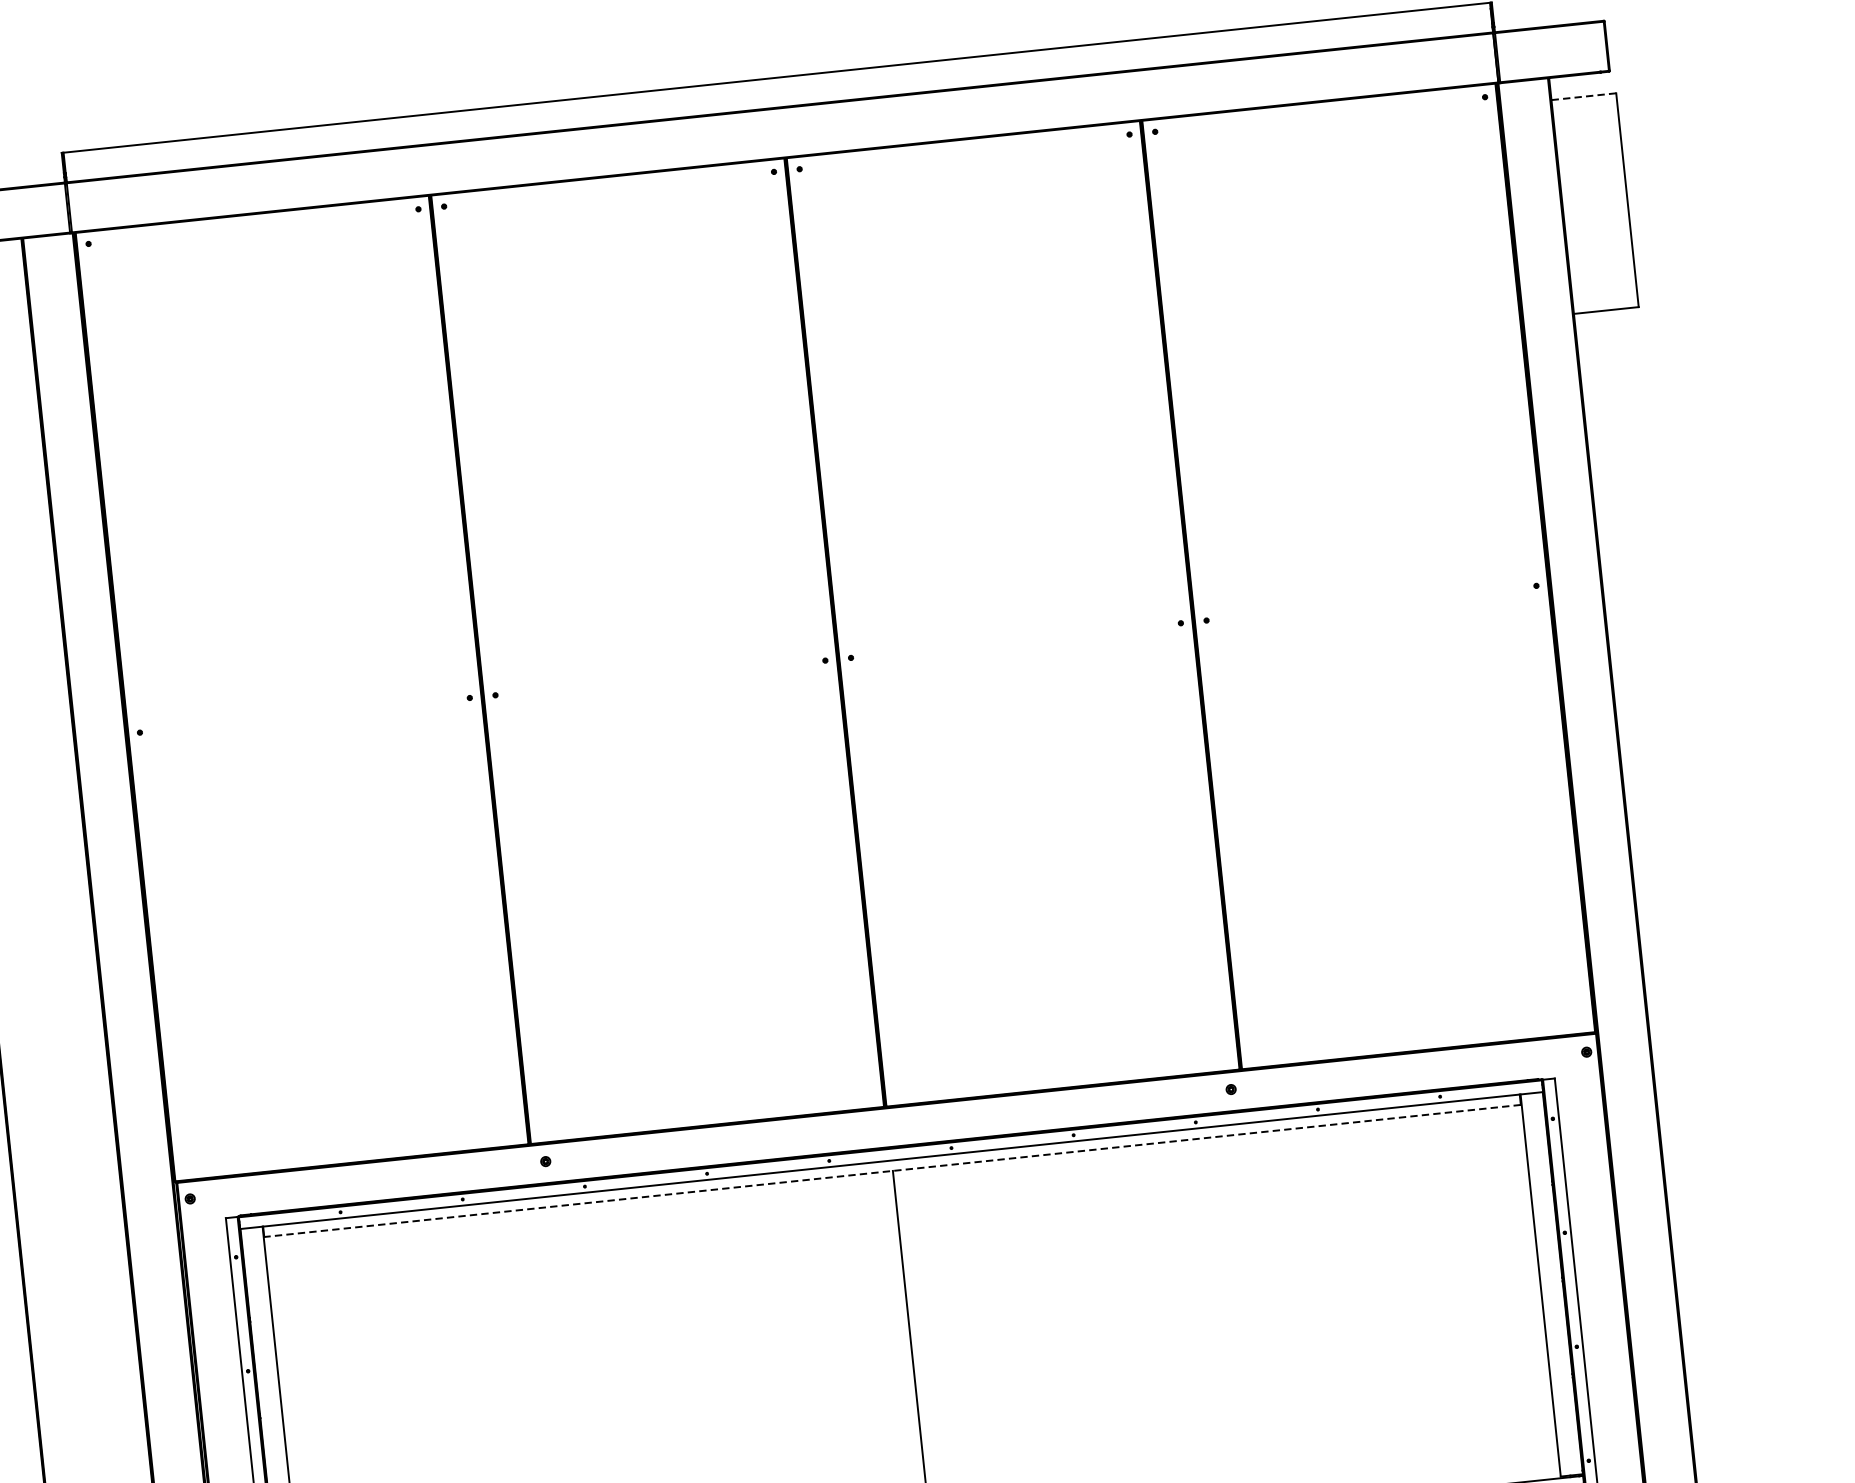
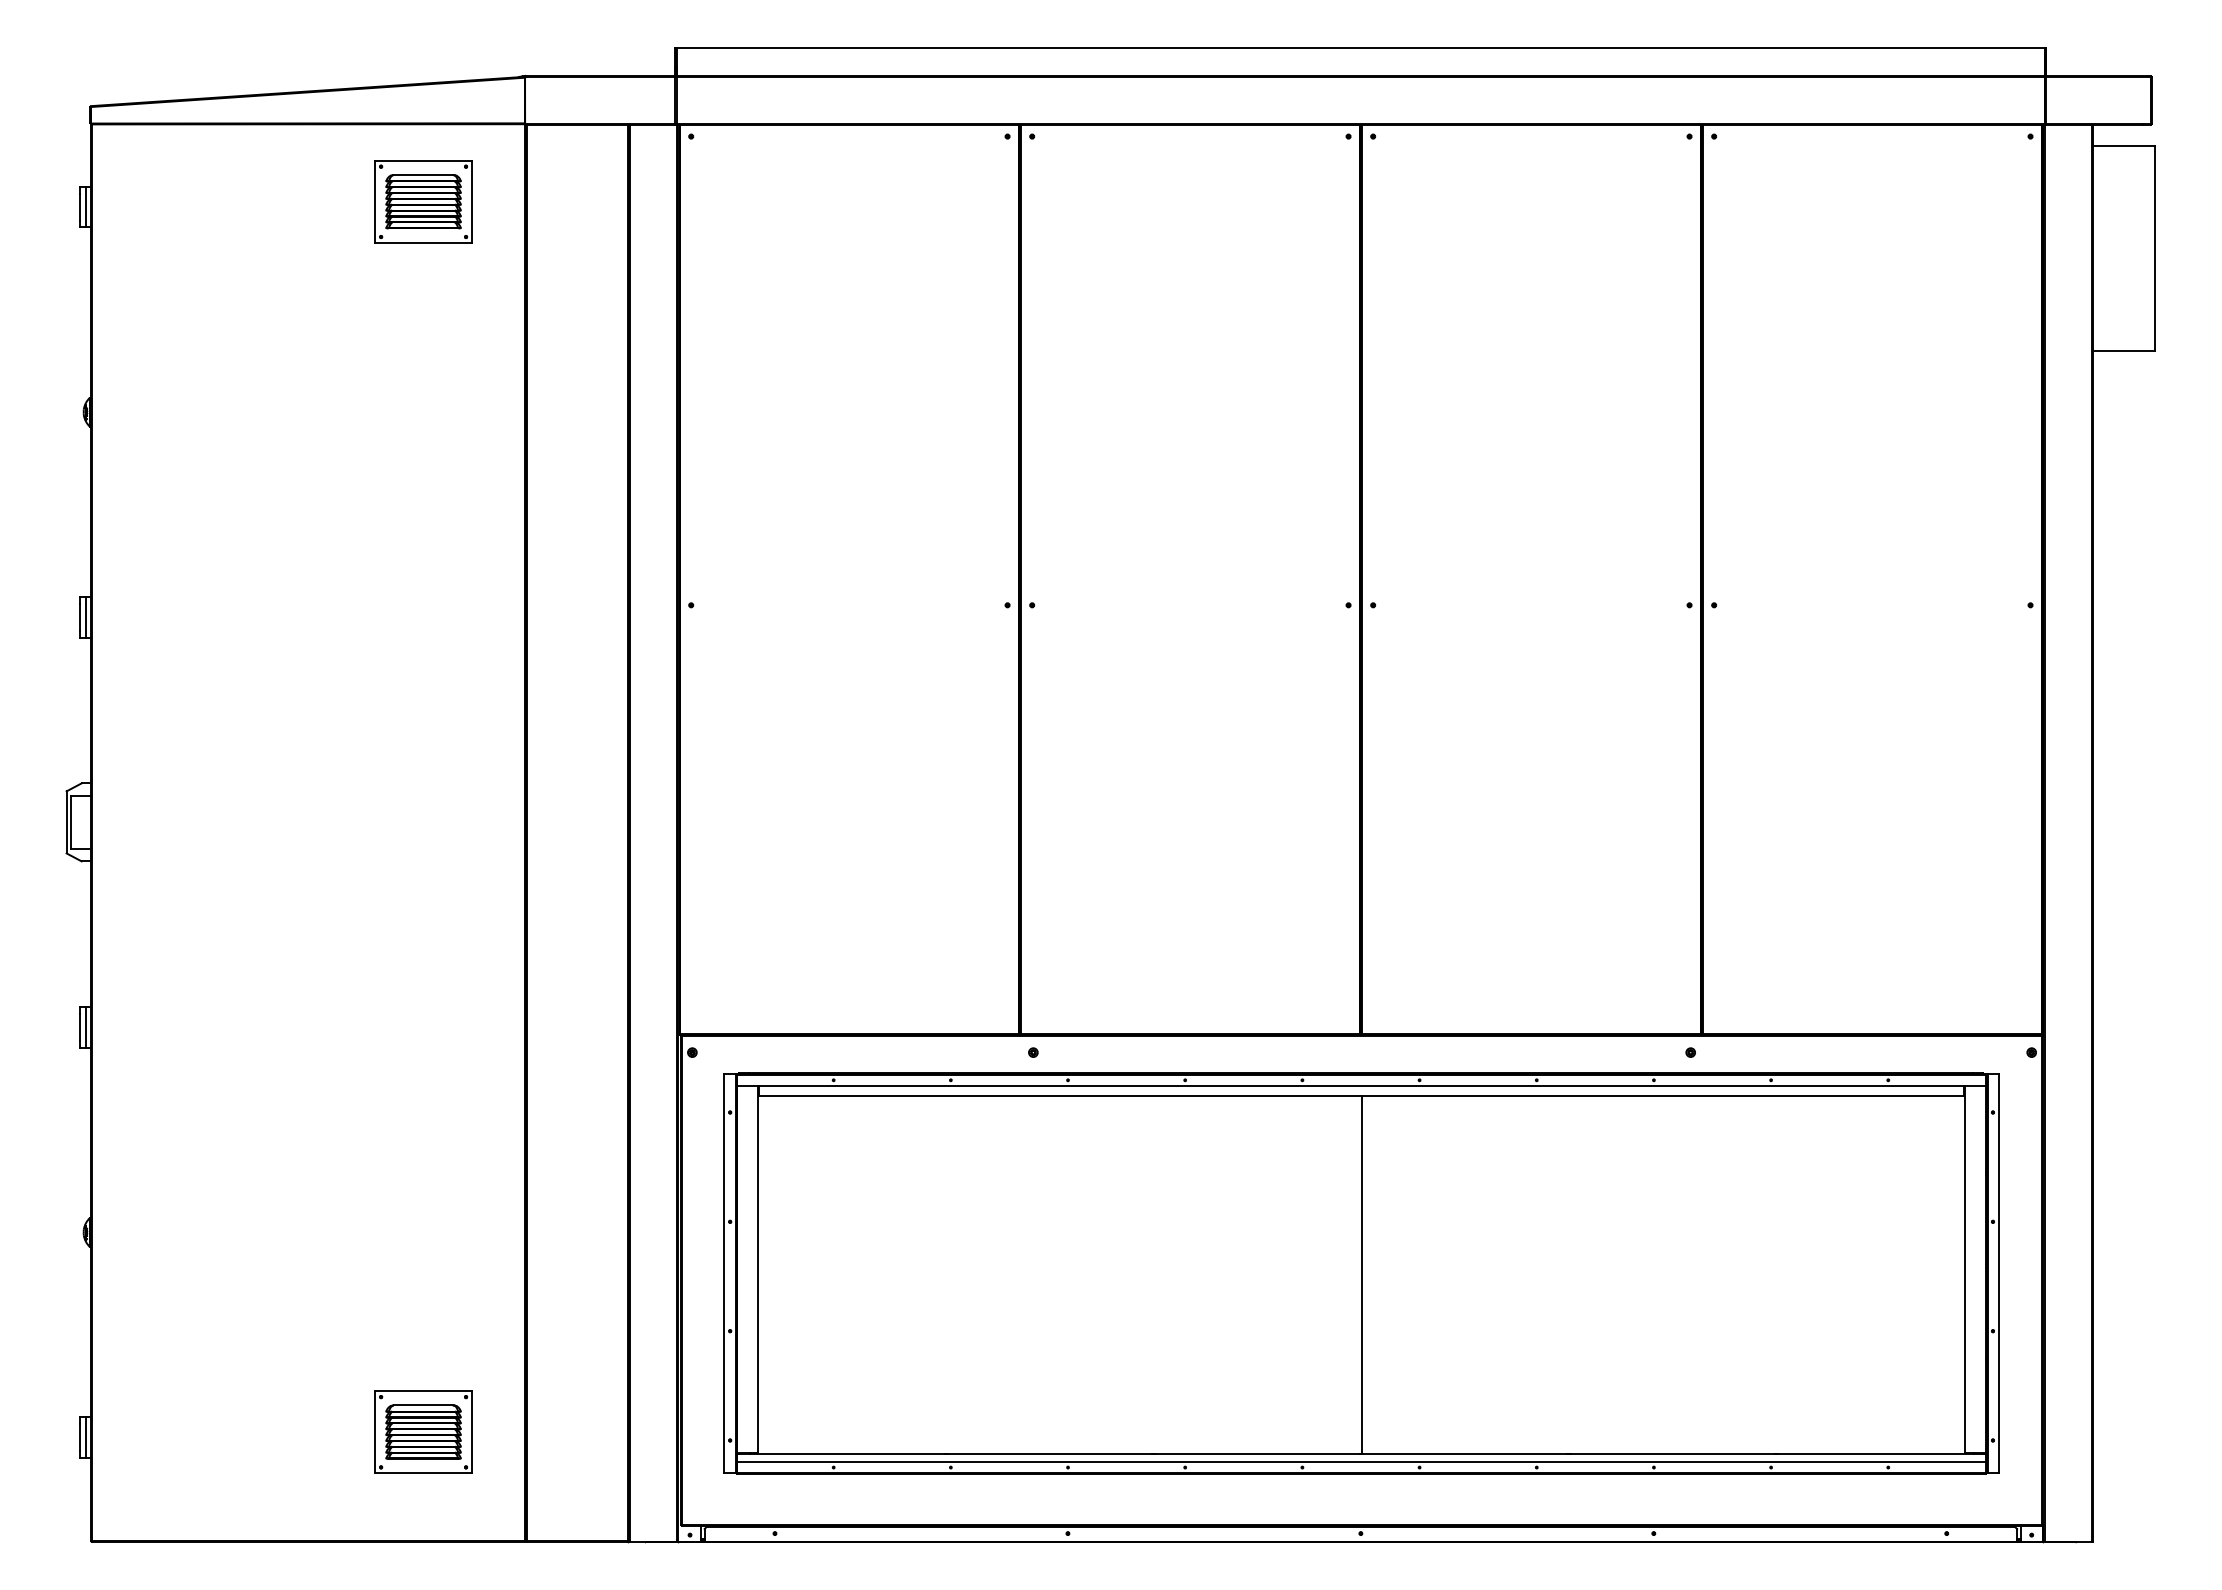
line: (1582, 96) -> (2123, 145), dashed -> solid
line: (892, 1171) -> (1361, 1096), dashed -> solid

